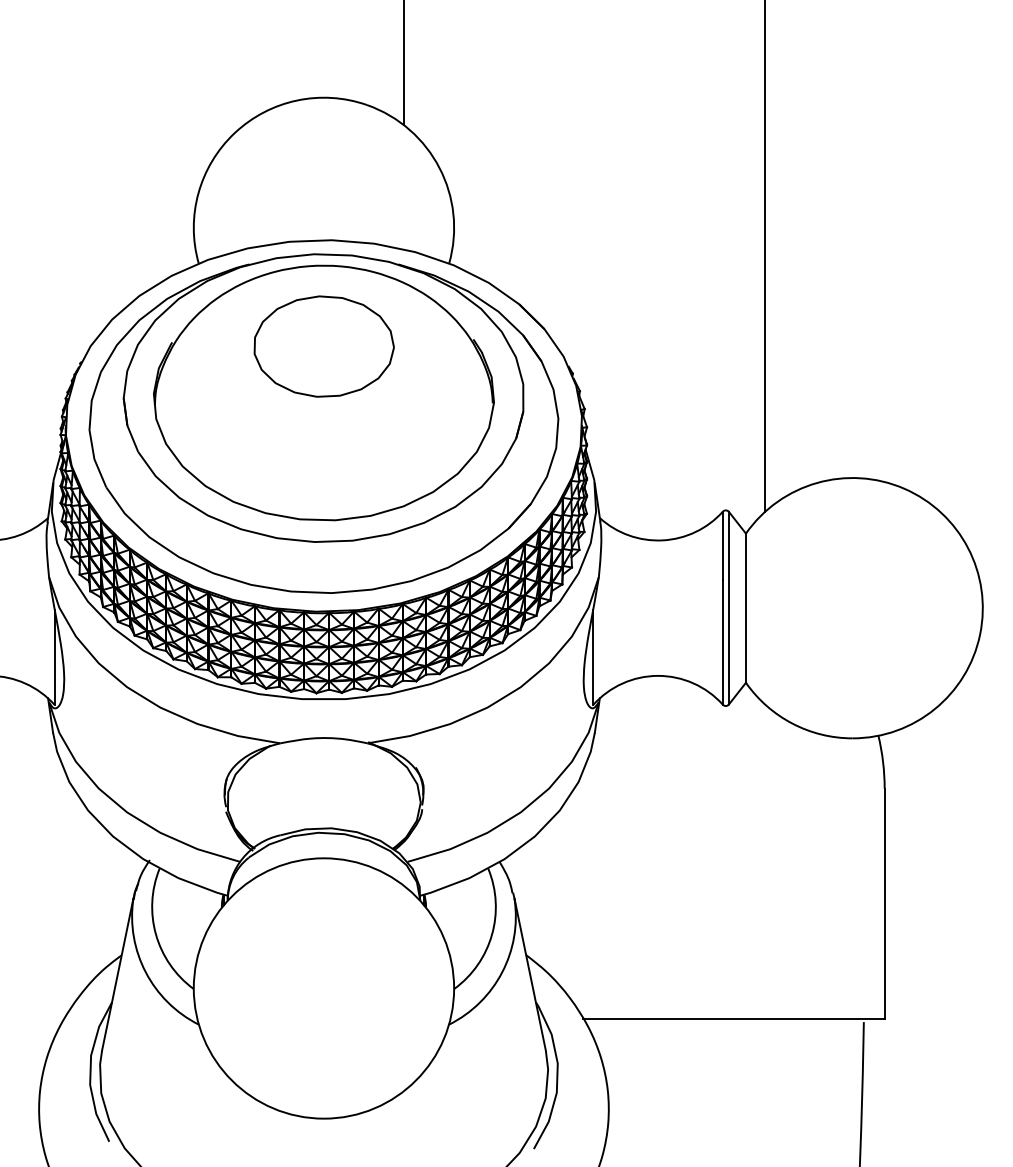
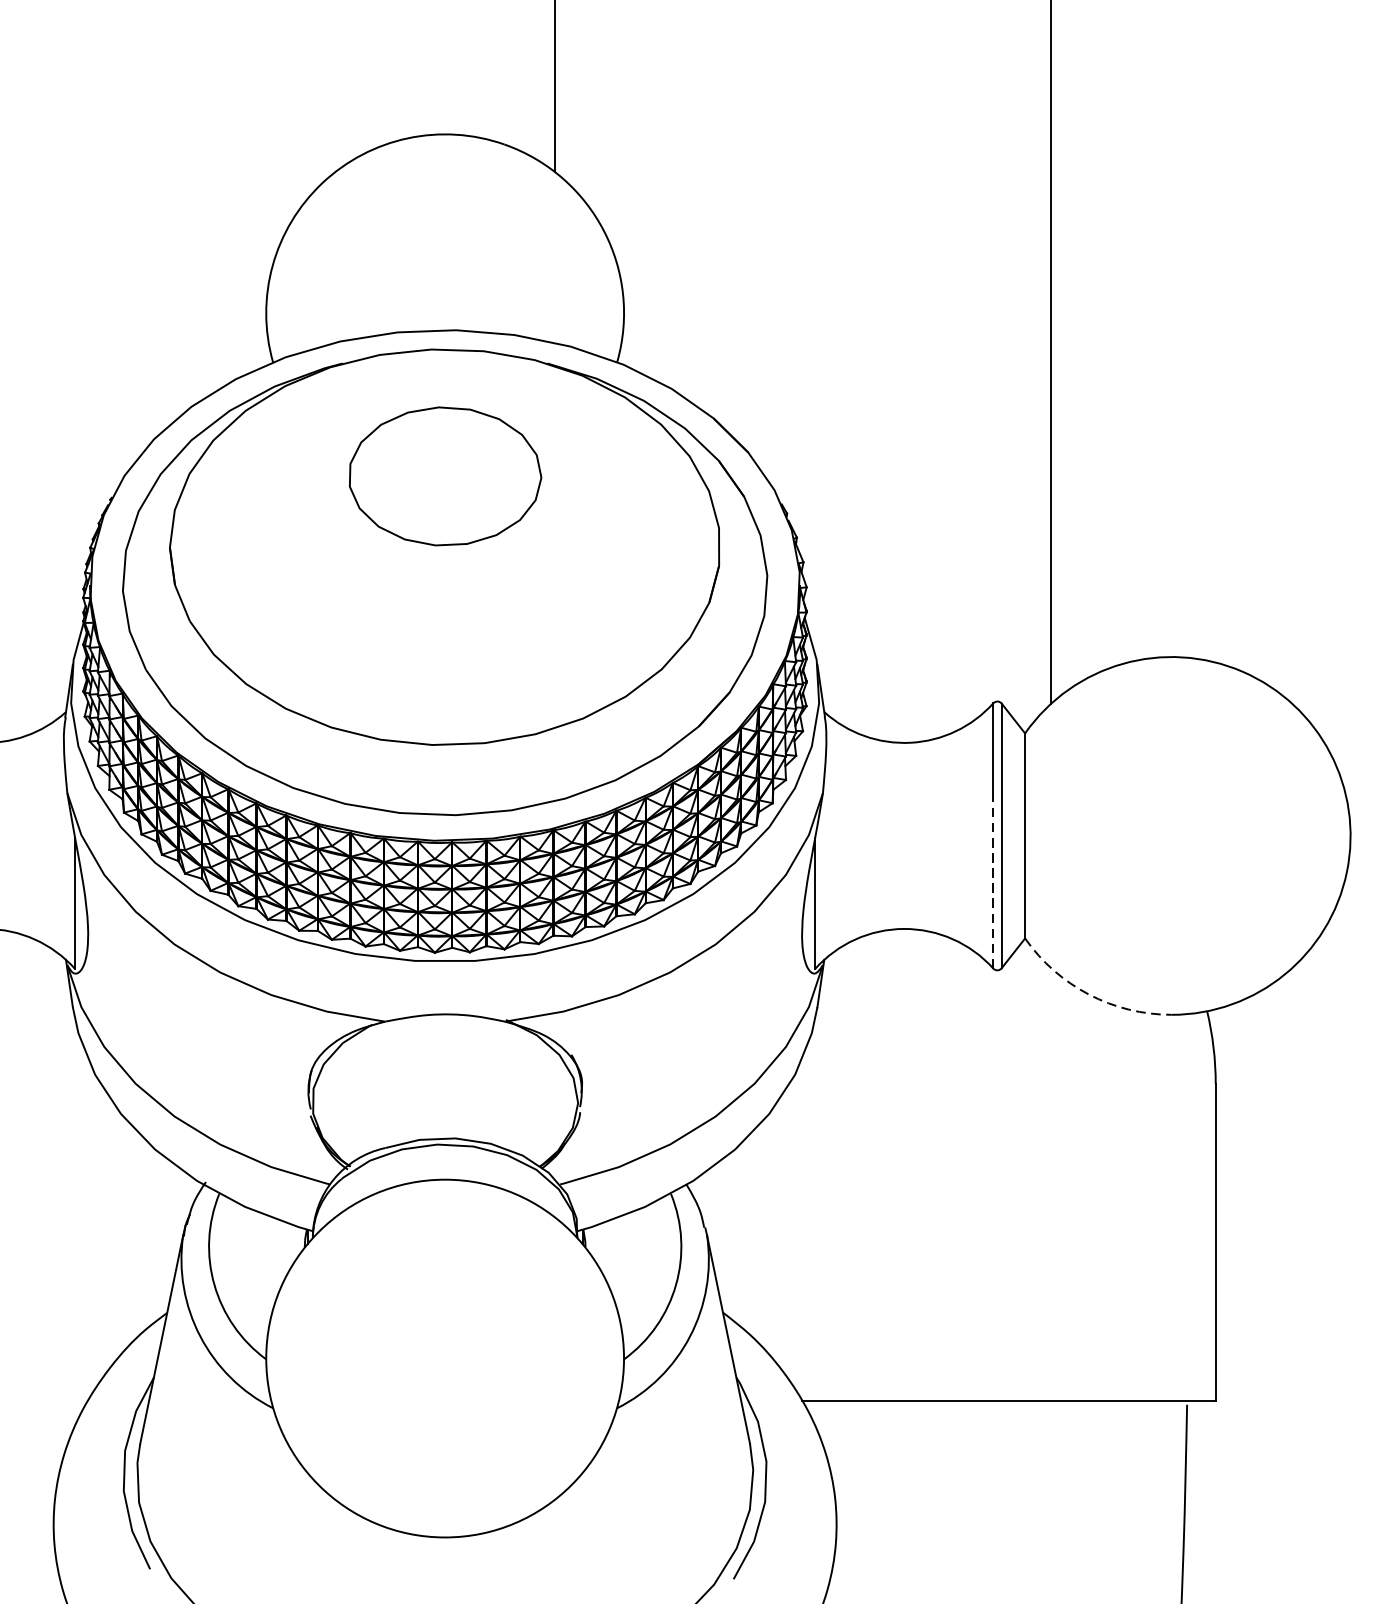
part: (323, 392) -> (444, 539), removed
line: (722, 642) -> (992, 883), solid -> dashed
arc: (792, 723) -> (1089, 994), solid -> dashed

